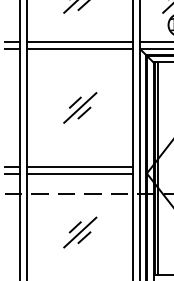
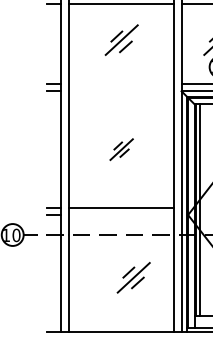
line: (80, 41) -> (121, 83), removed
line: (80, 49) -> (121, 91), removed
part: (80, 107) -> (121, 149), size x0.7
line: (80, 174) -> (121, 215), removed
part: (80, 232) -> (133, 277), moved

